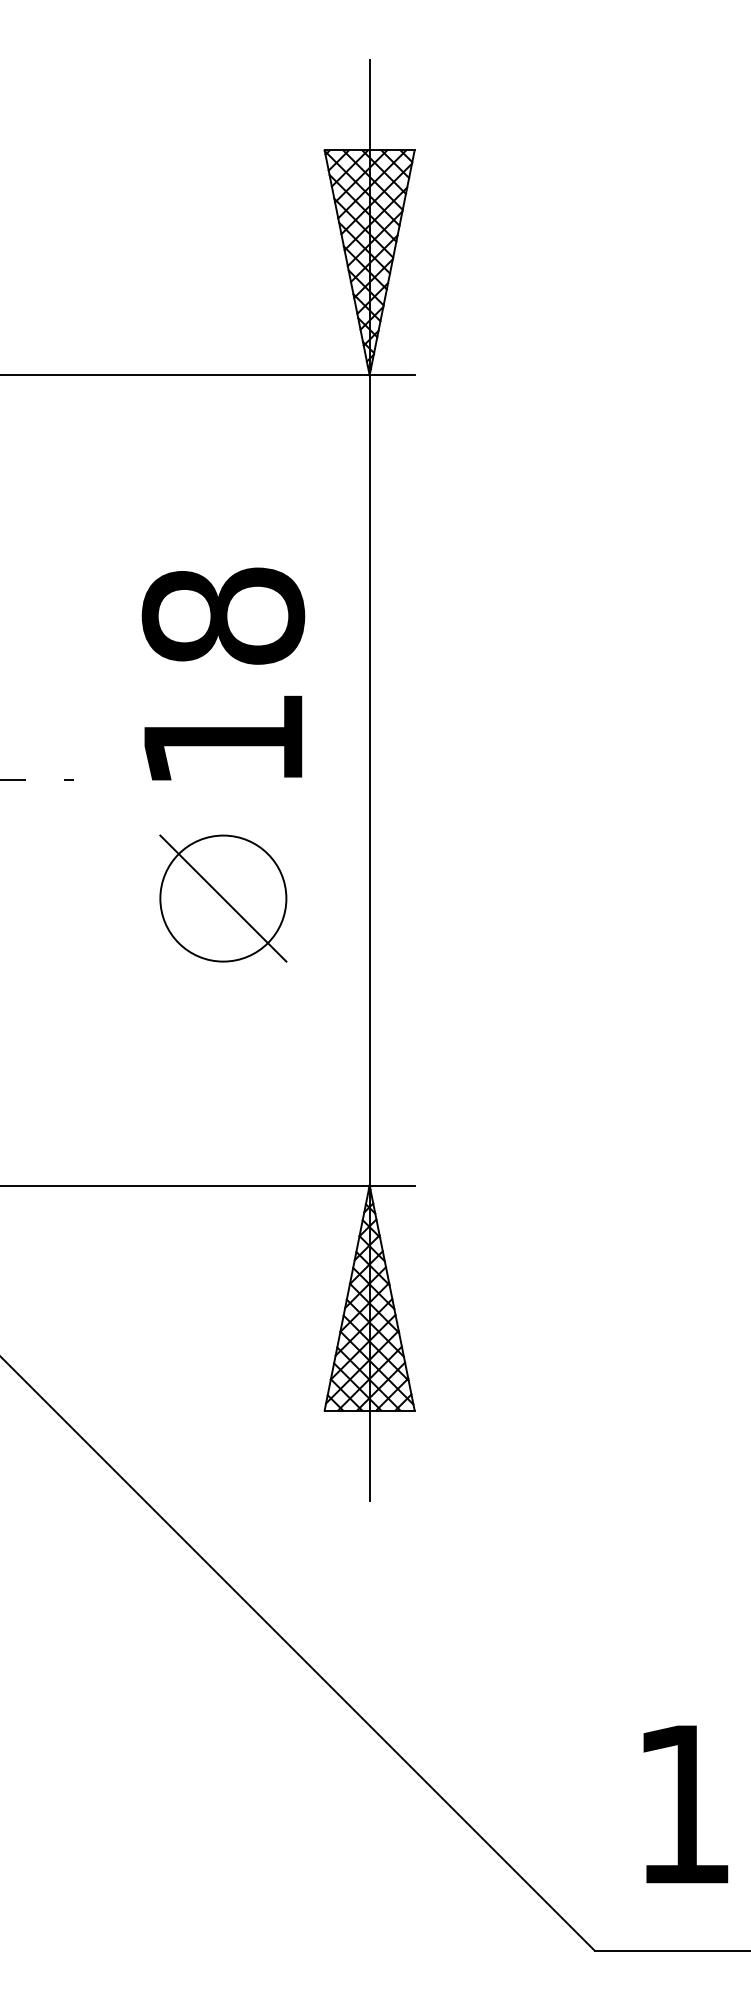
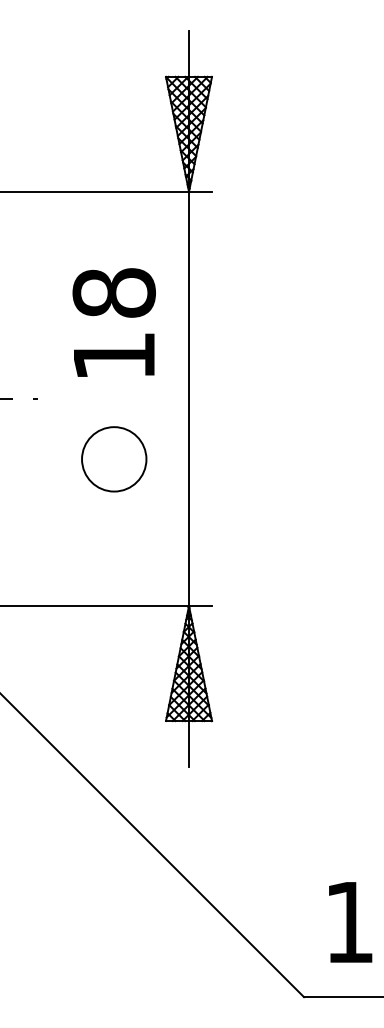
text: (221, 673) -> (113, 322), moved
line: (223, 898) -> (114, 459), removed

